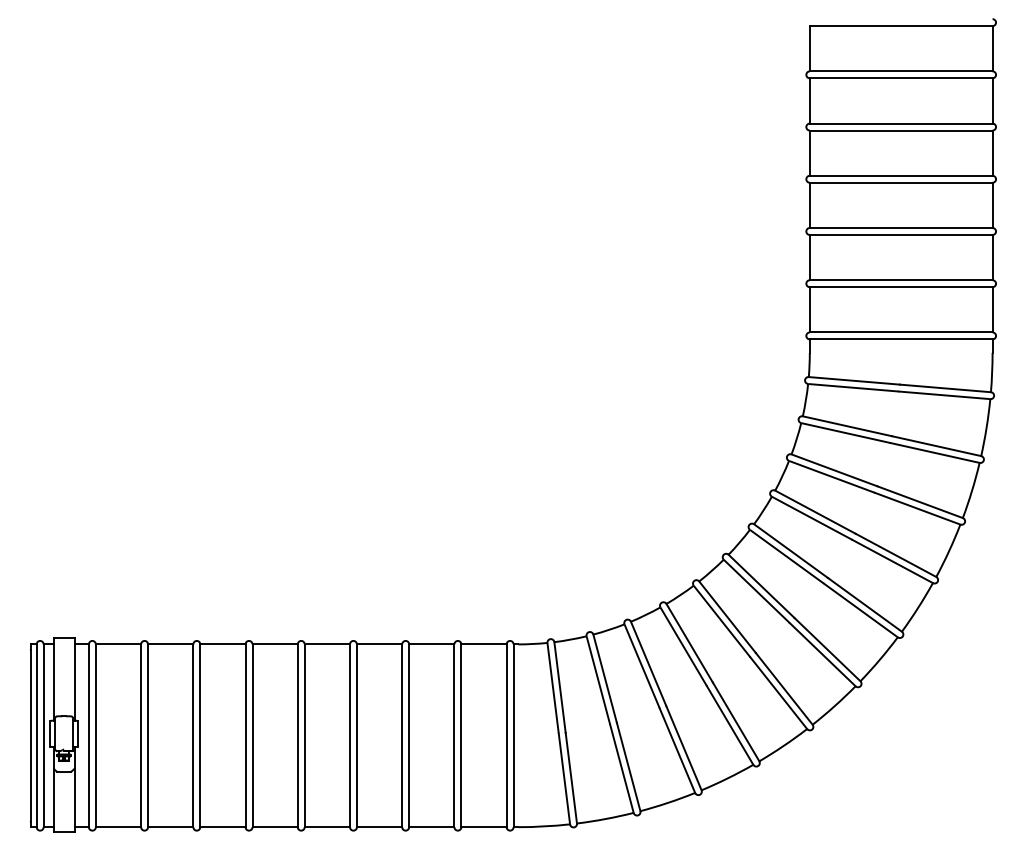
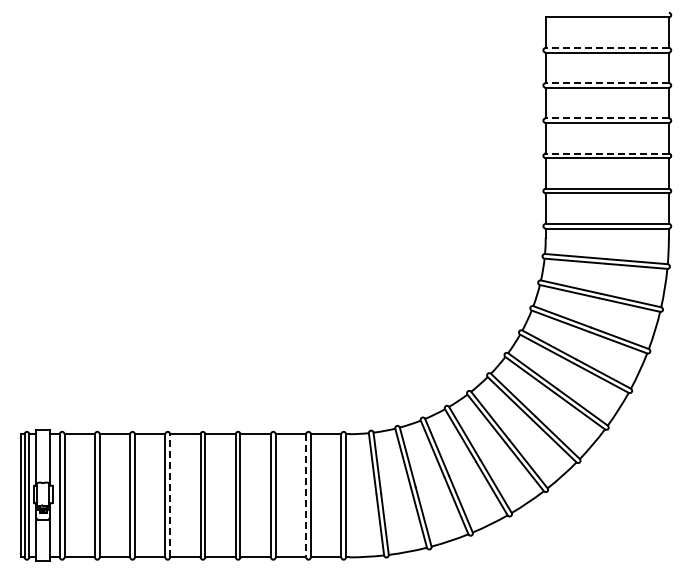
line: (901, 70) -> (607, 47), solid -> dashed
line: (901, 124) -> (607, 83), solid -> dashed
line: (901, 176) -> (607, 118), solid -> dashed
line: (901, 227) -> (607, 153), solid -> dashed
line: (253, 735) -> (170, 495), solid -> dashed
line: (454, 735) -> (306, 495), solid -> dashed

